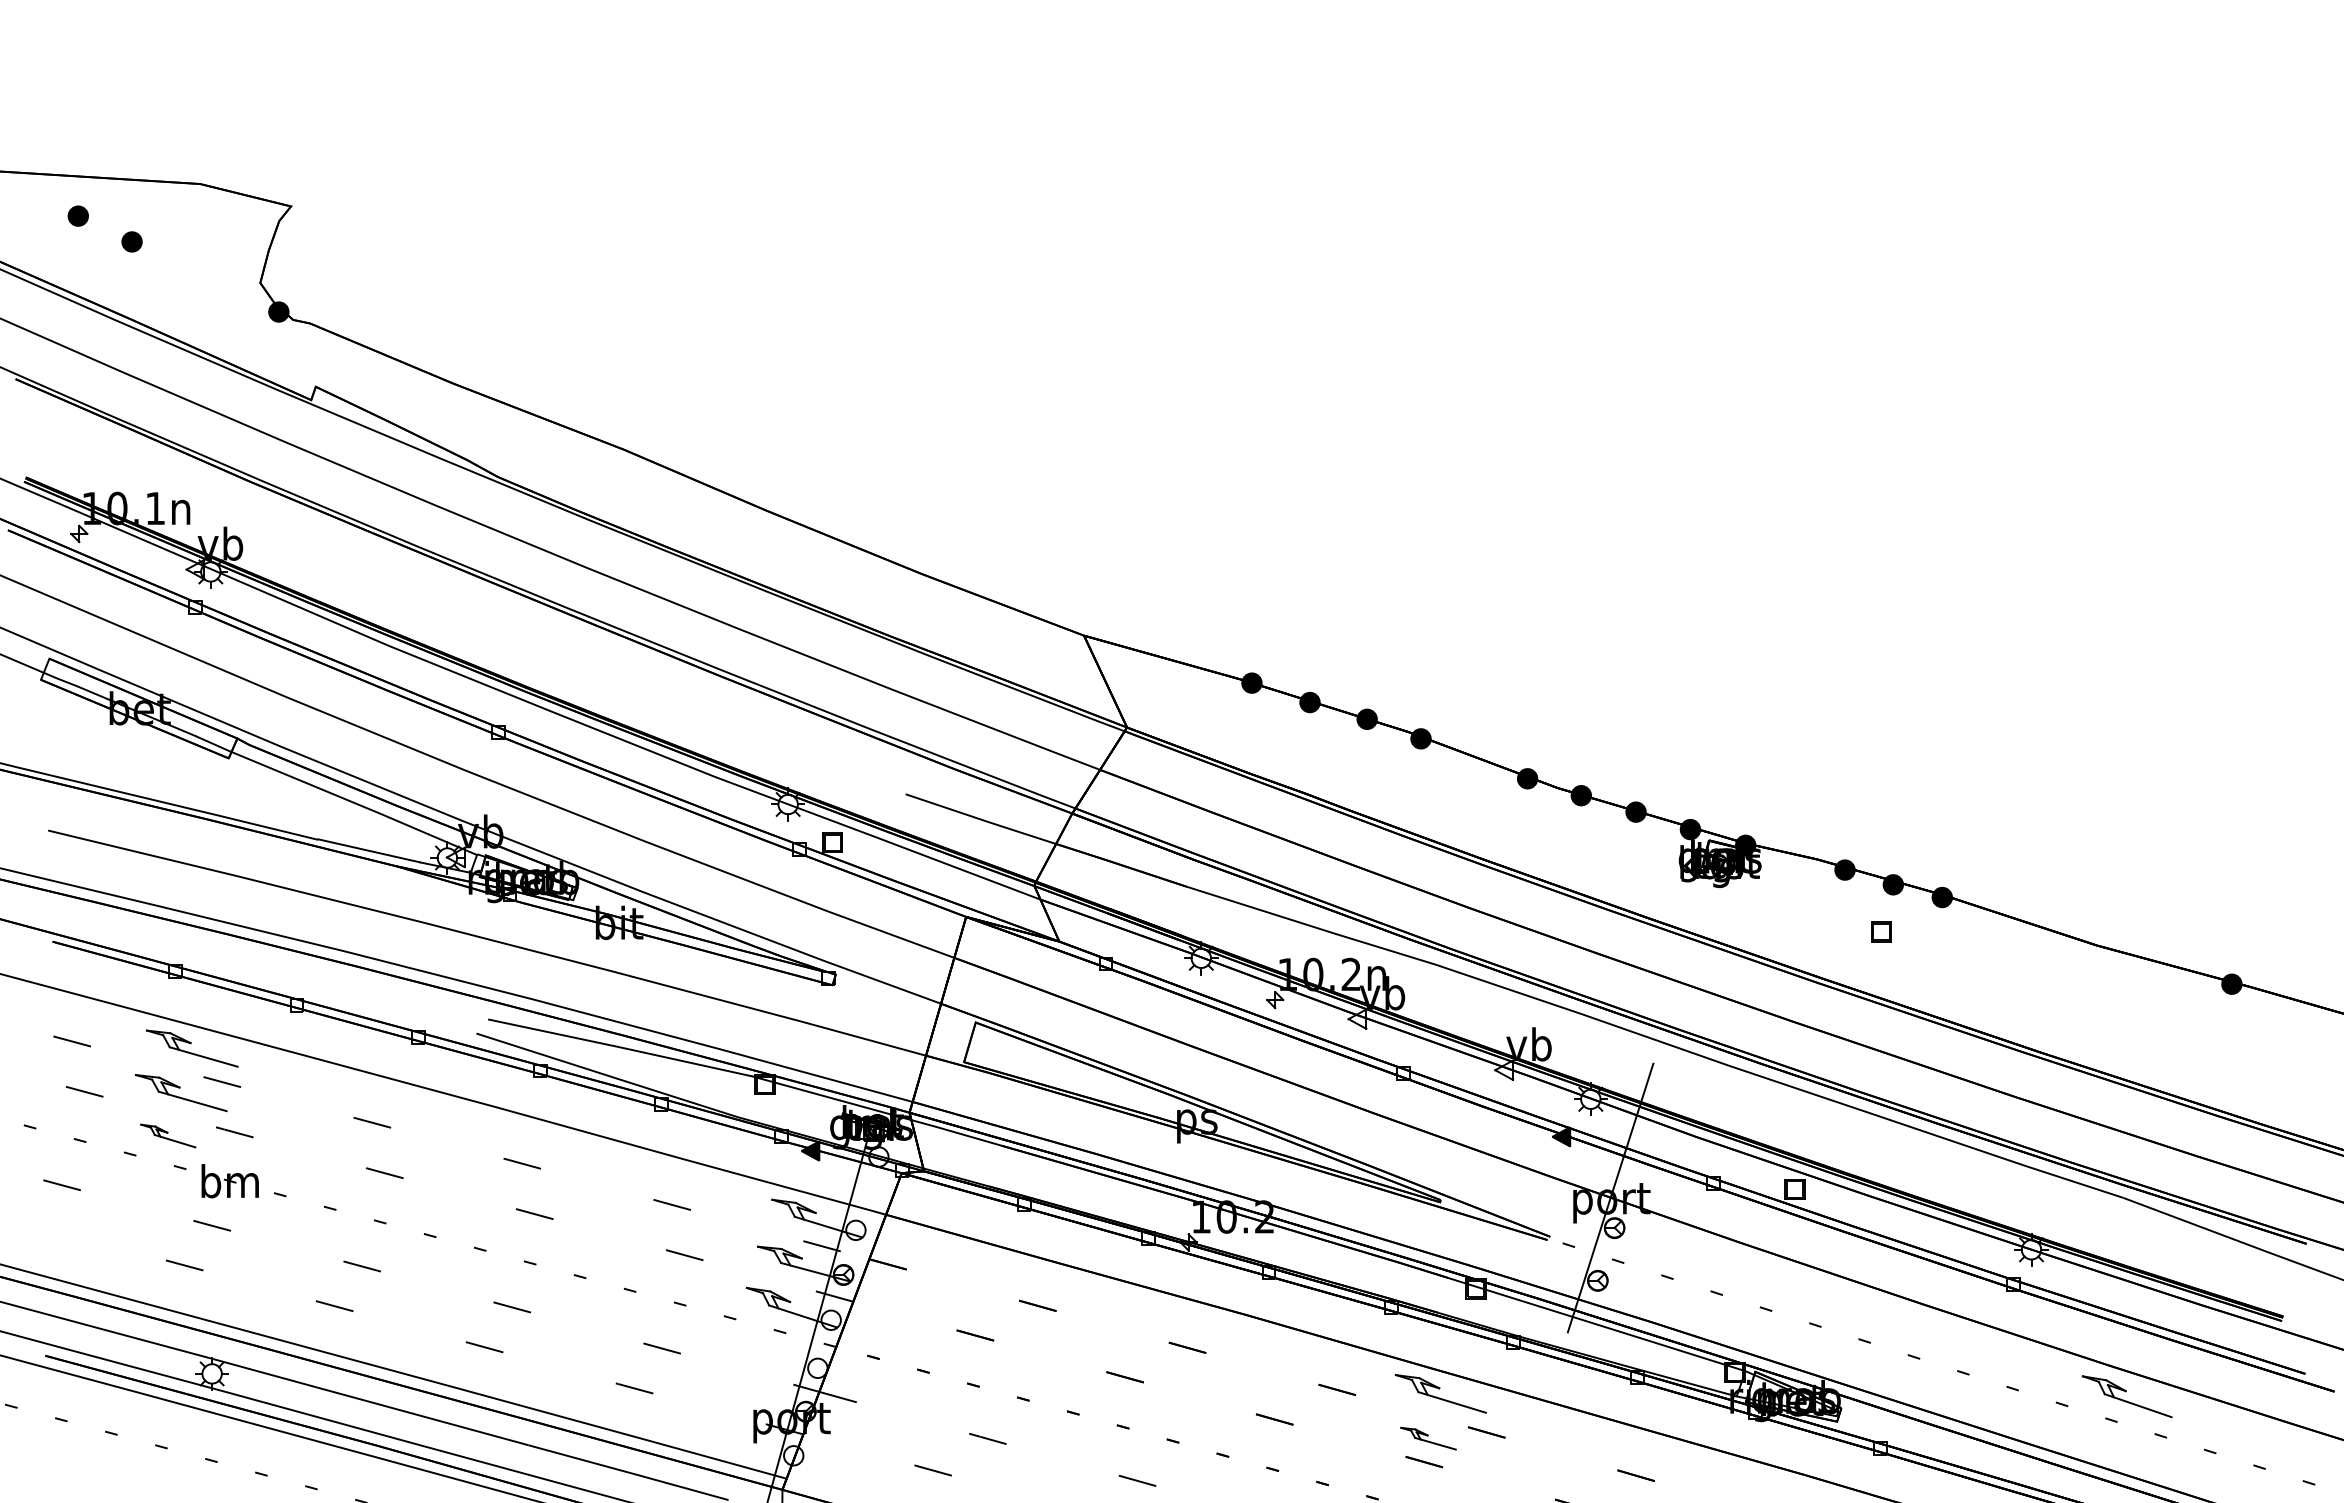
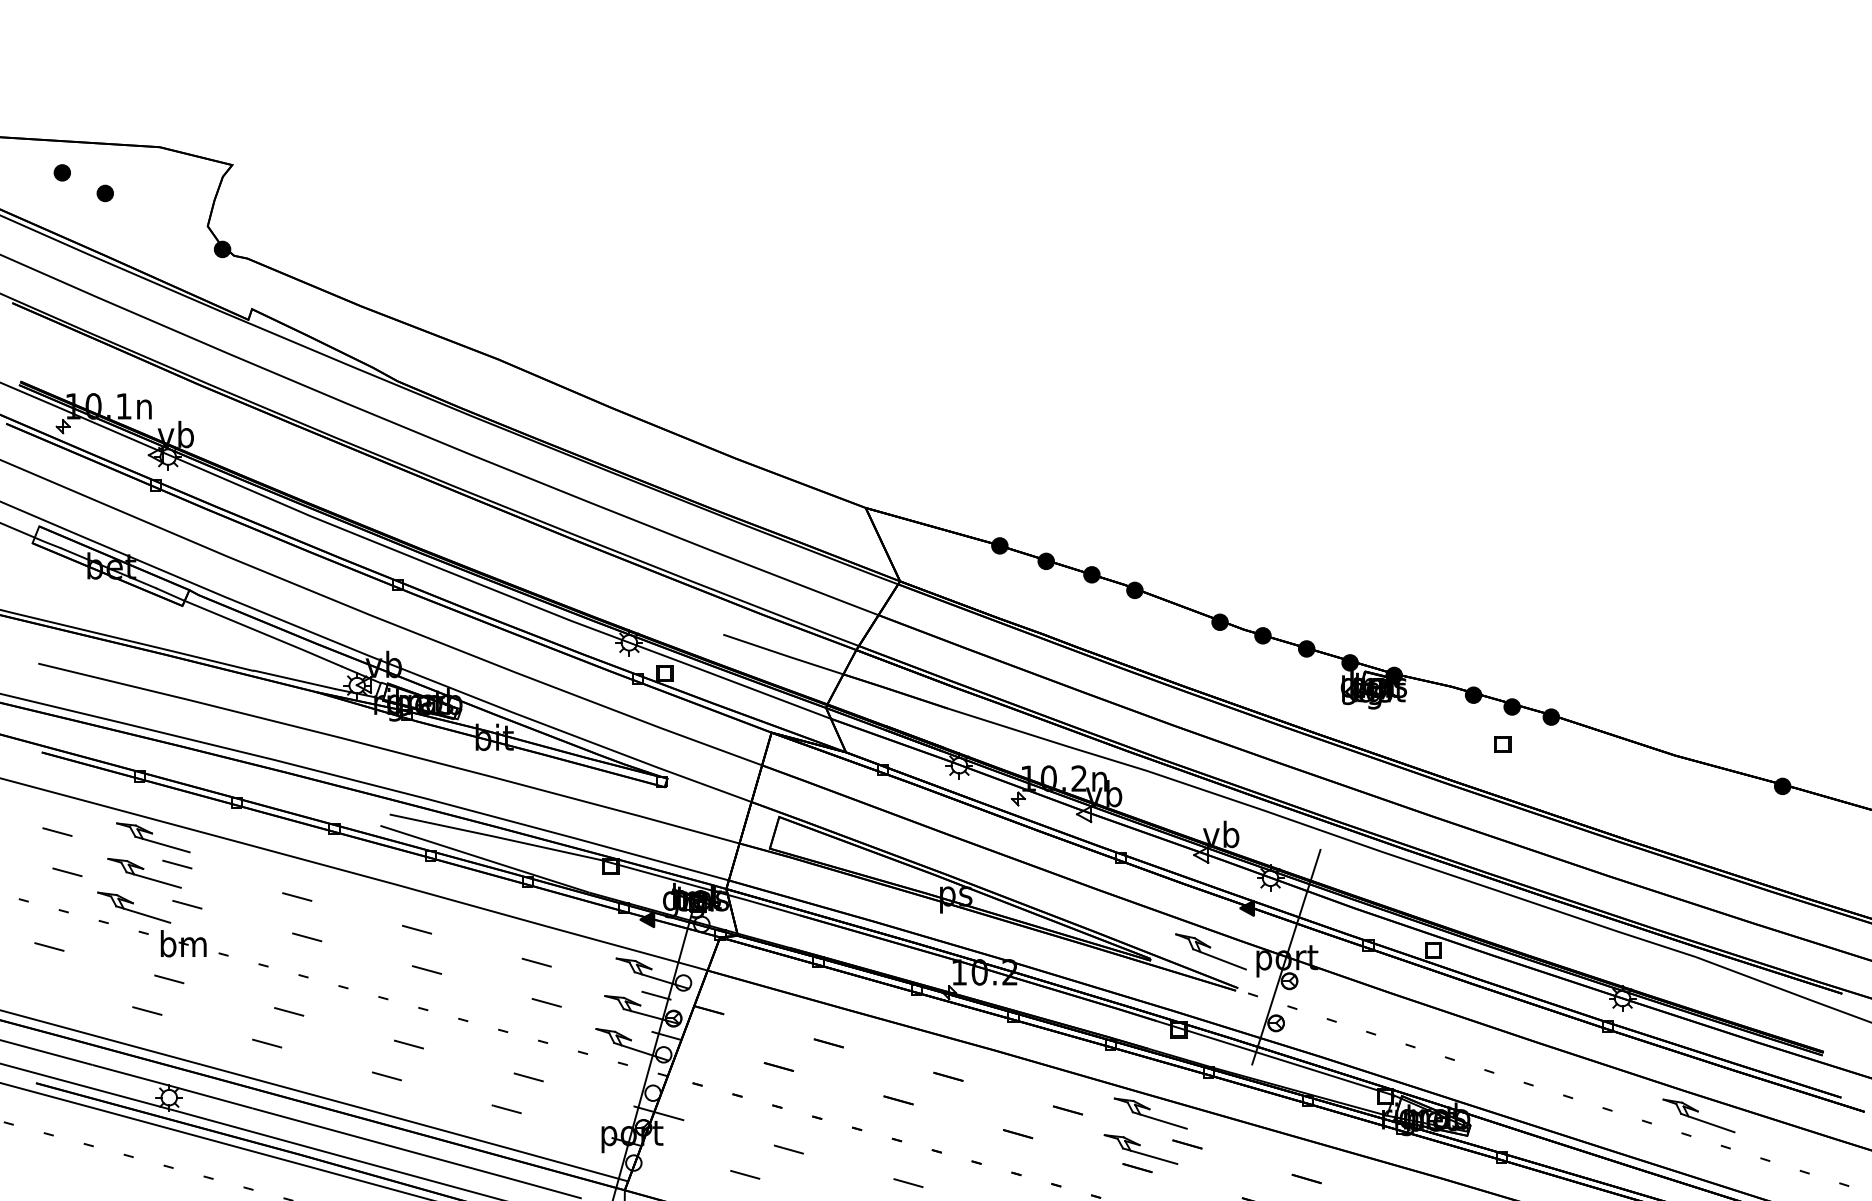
part: (168, 1135) -> (134, 907), size x1.67
part: (1515, 1191) -> (1210, 951), added
part: (1428, 1438) -> (1140, 1149), size x1.67

